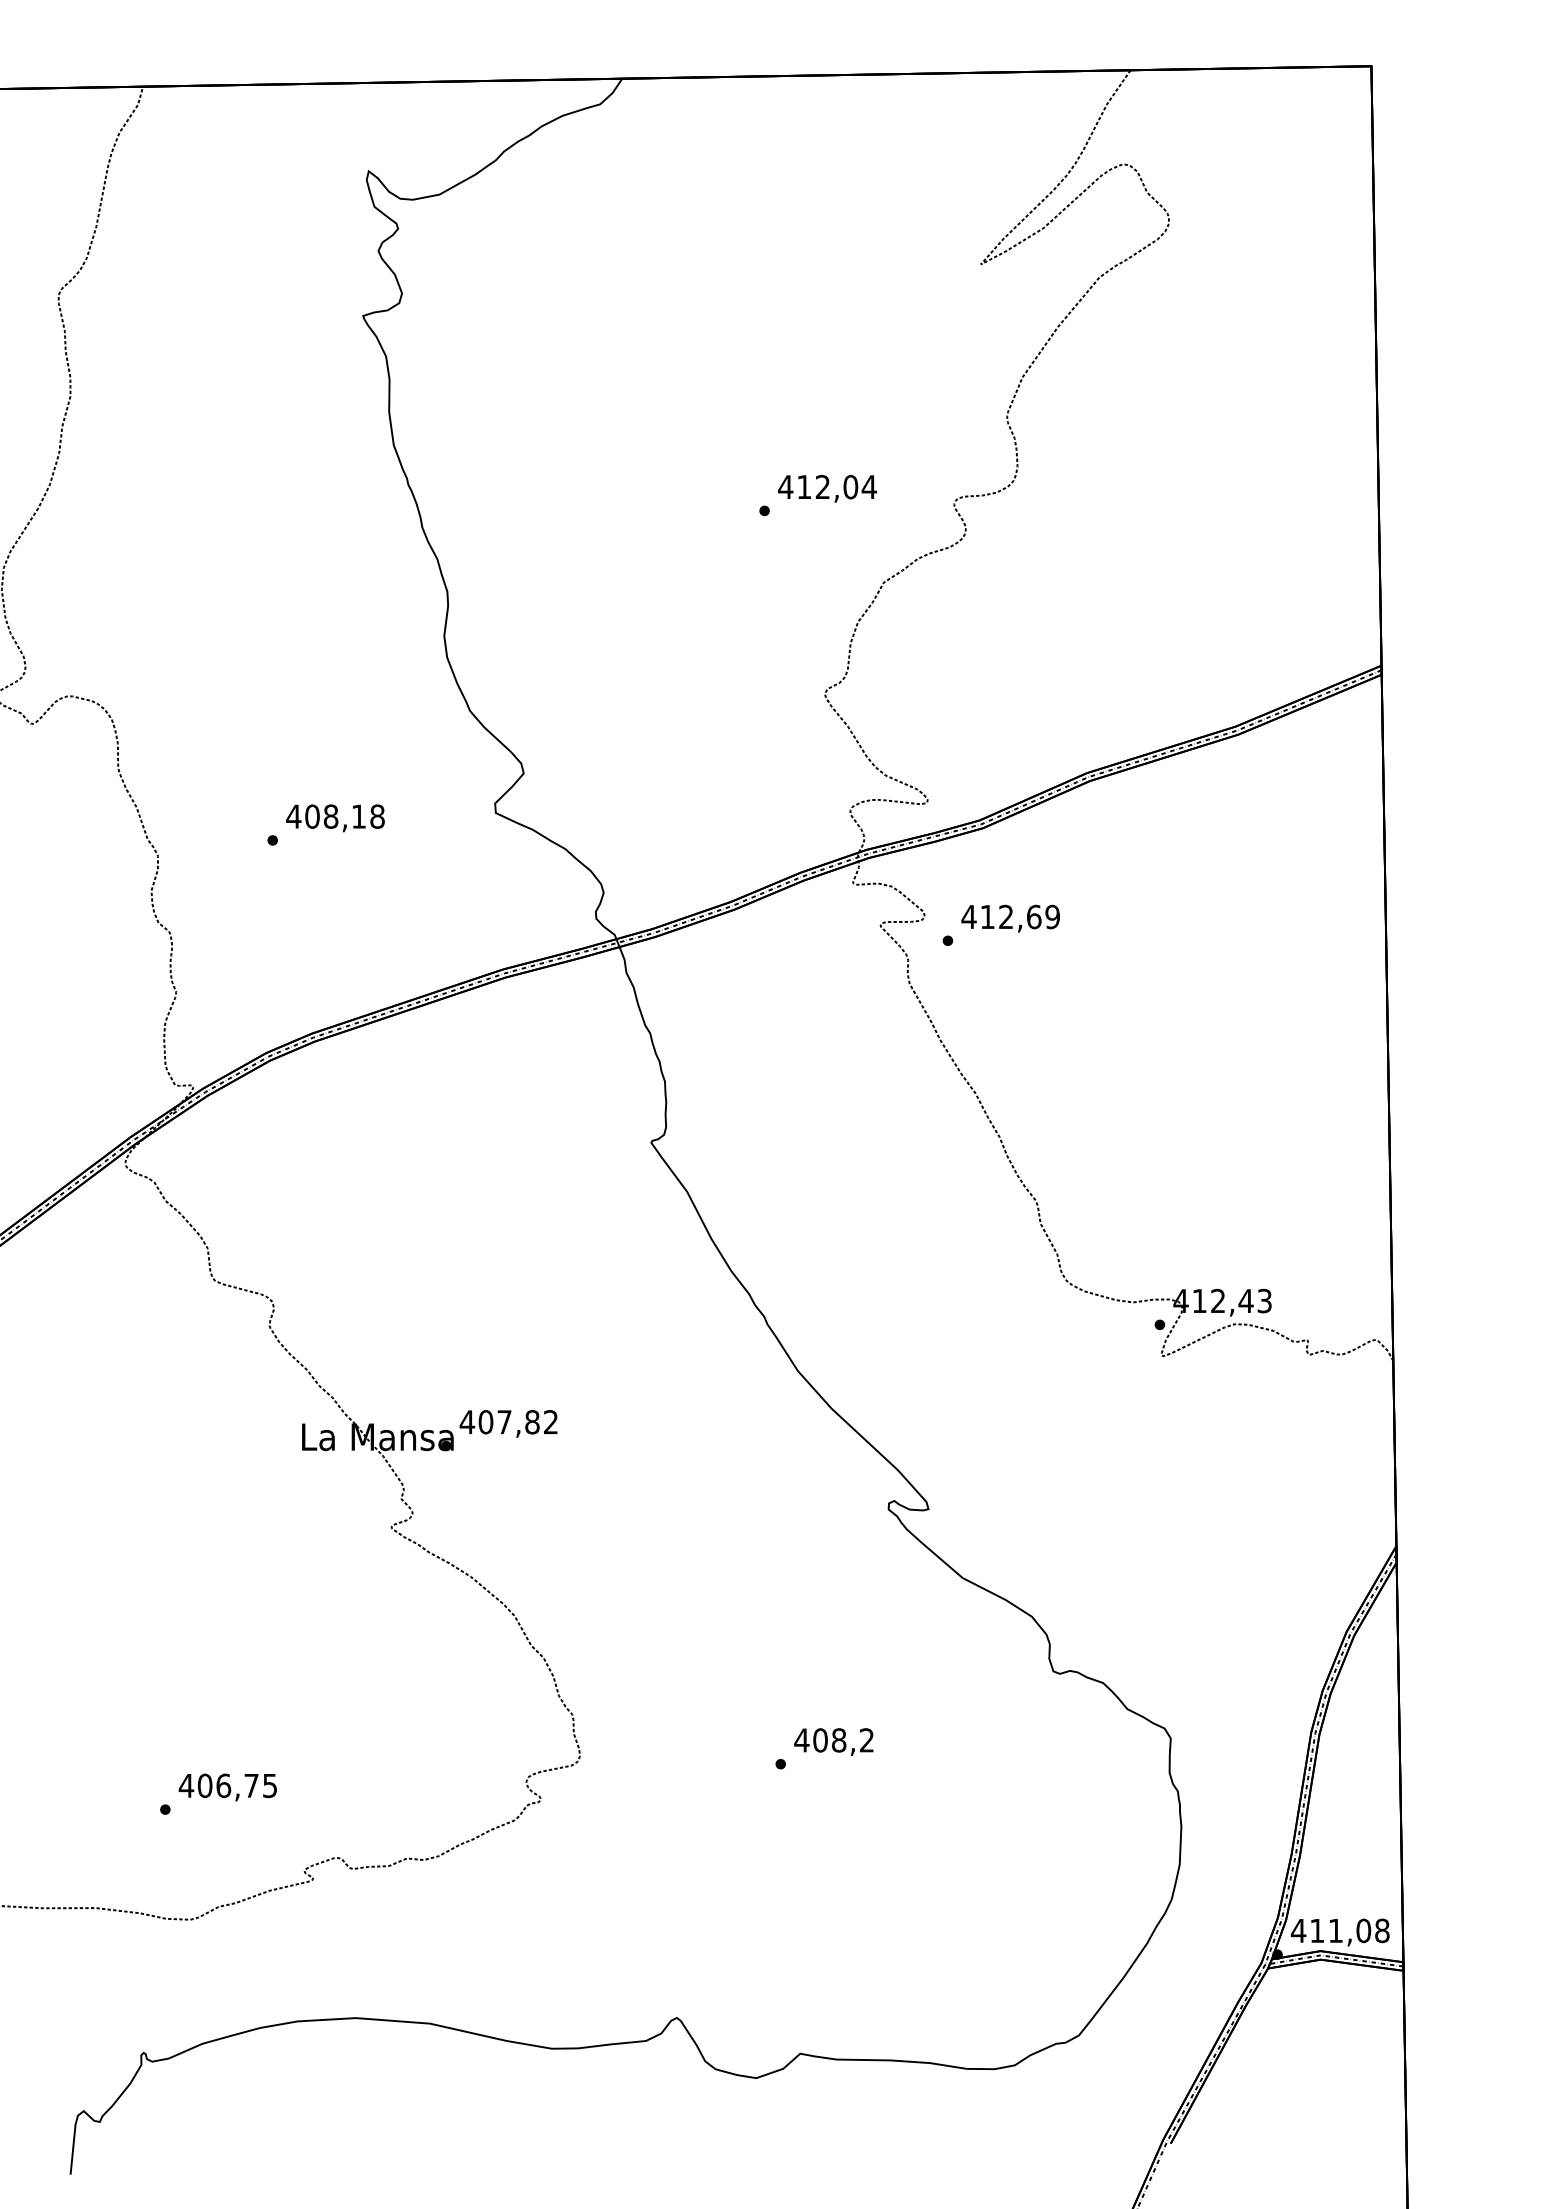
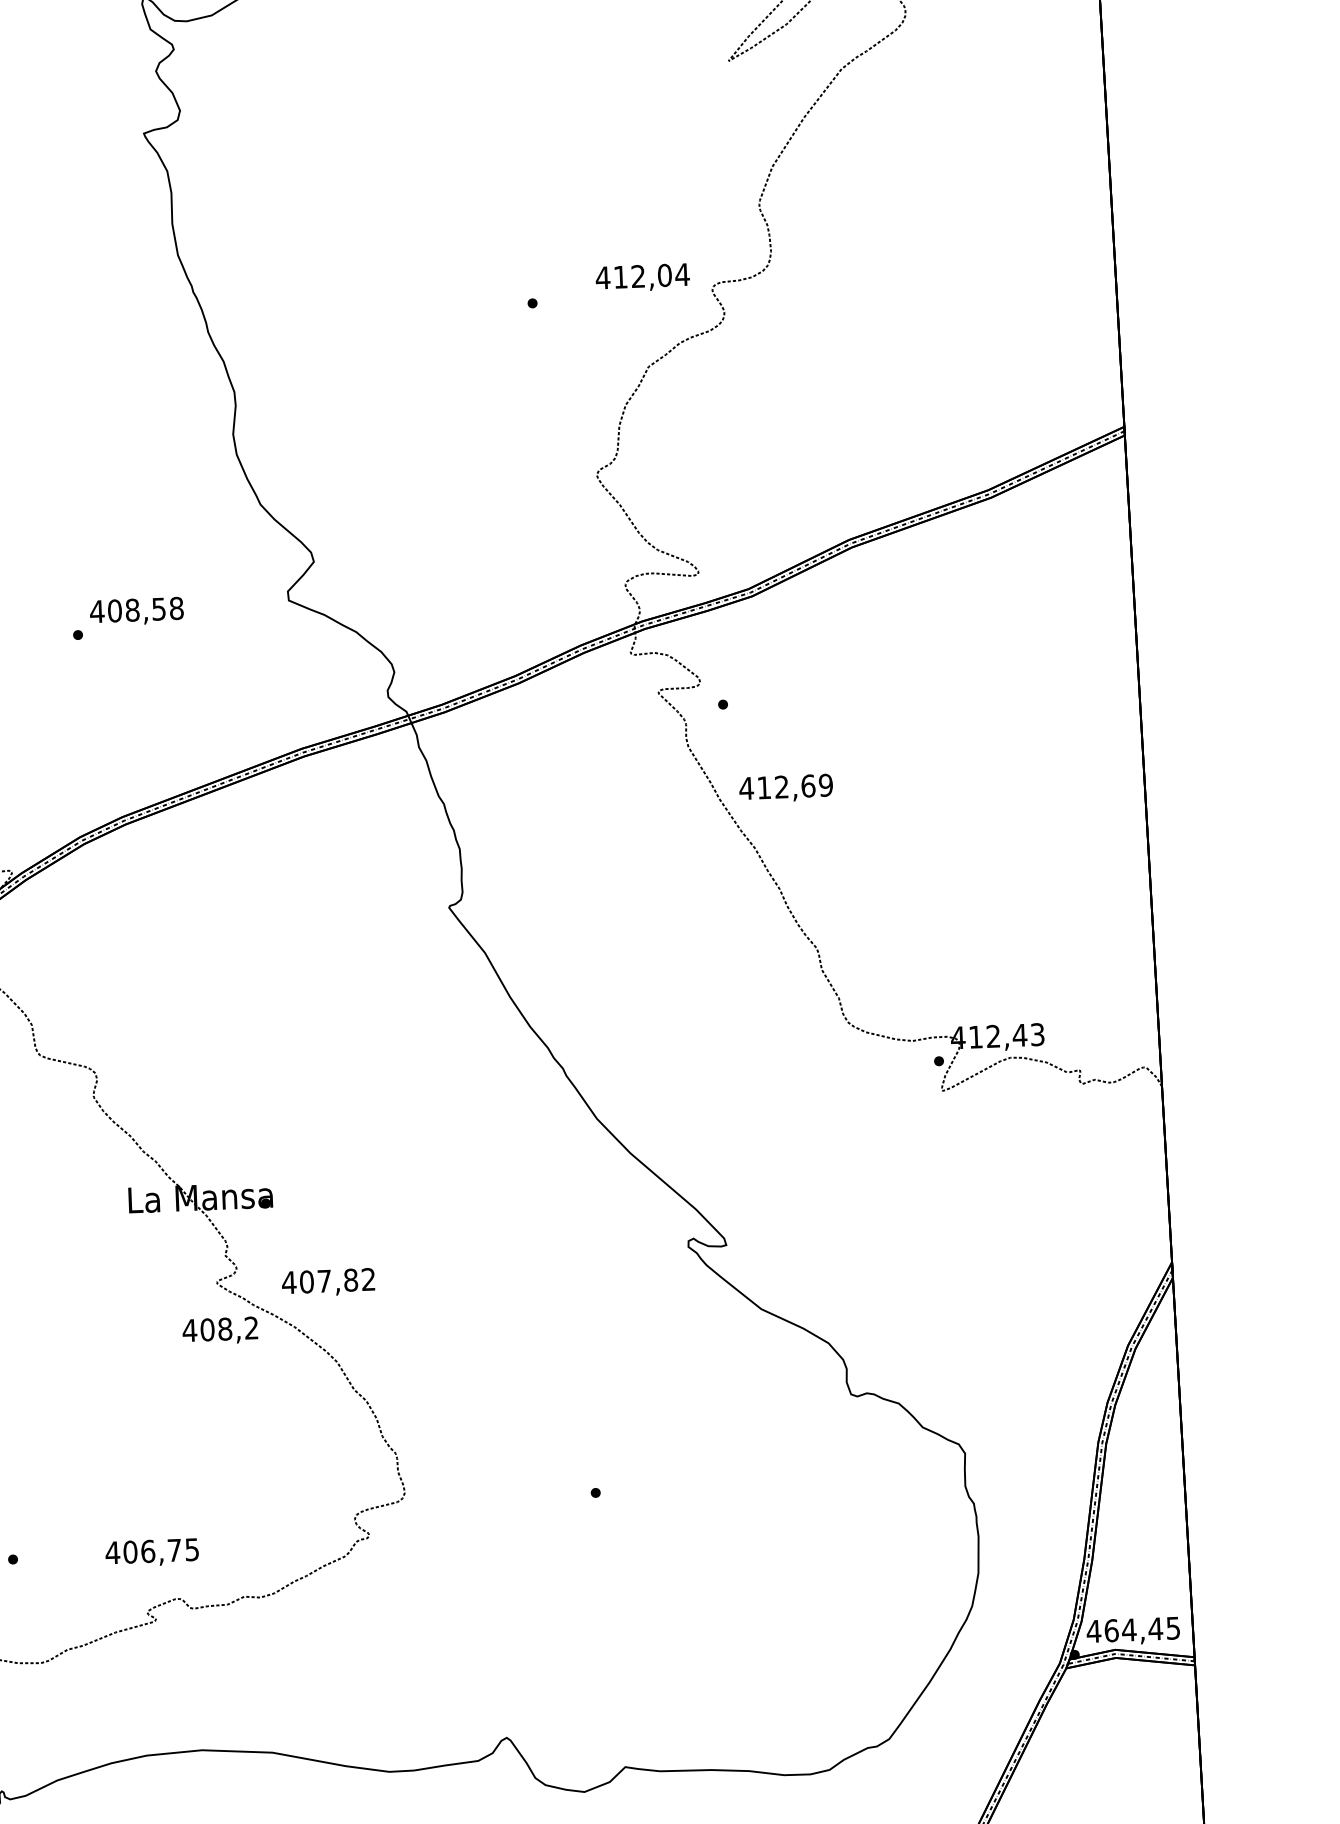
text: (827, 488) -> (642, 277), moved
text: (358, 816) -> (158, 609), 408,18 -> 408,58
text: (1010, 918) -> (785, 788), moved
text: (508, 1423) -> (328, 1282), moved
text: (833, 1741) -> (219, 1330), moved
text: (227, 1787) -> (151, 1552), moved
text: (1349, 1930) -> (1142, 1629), 411,08 -> 464,45

